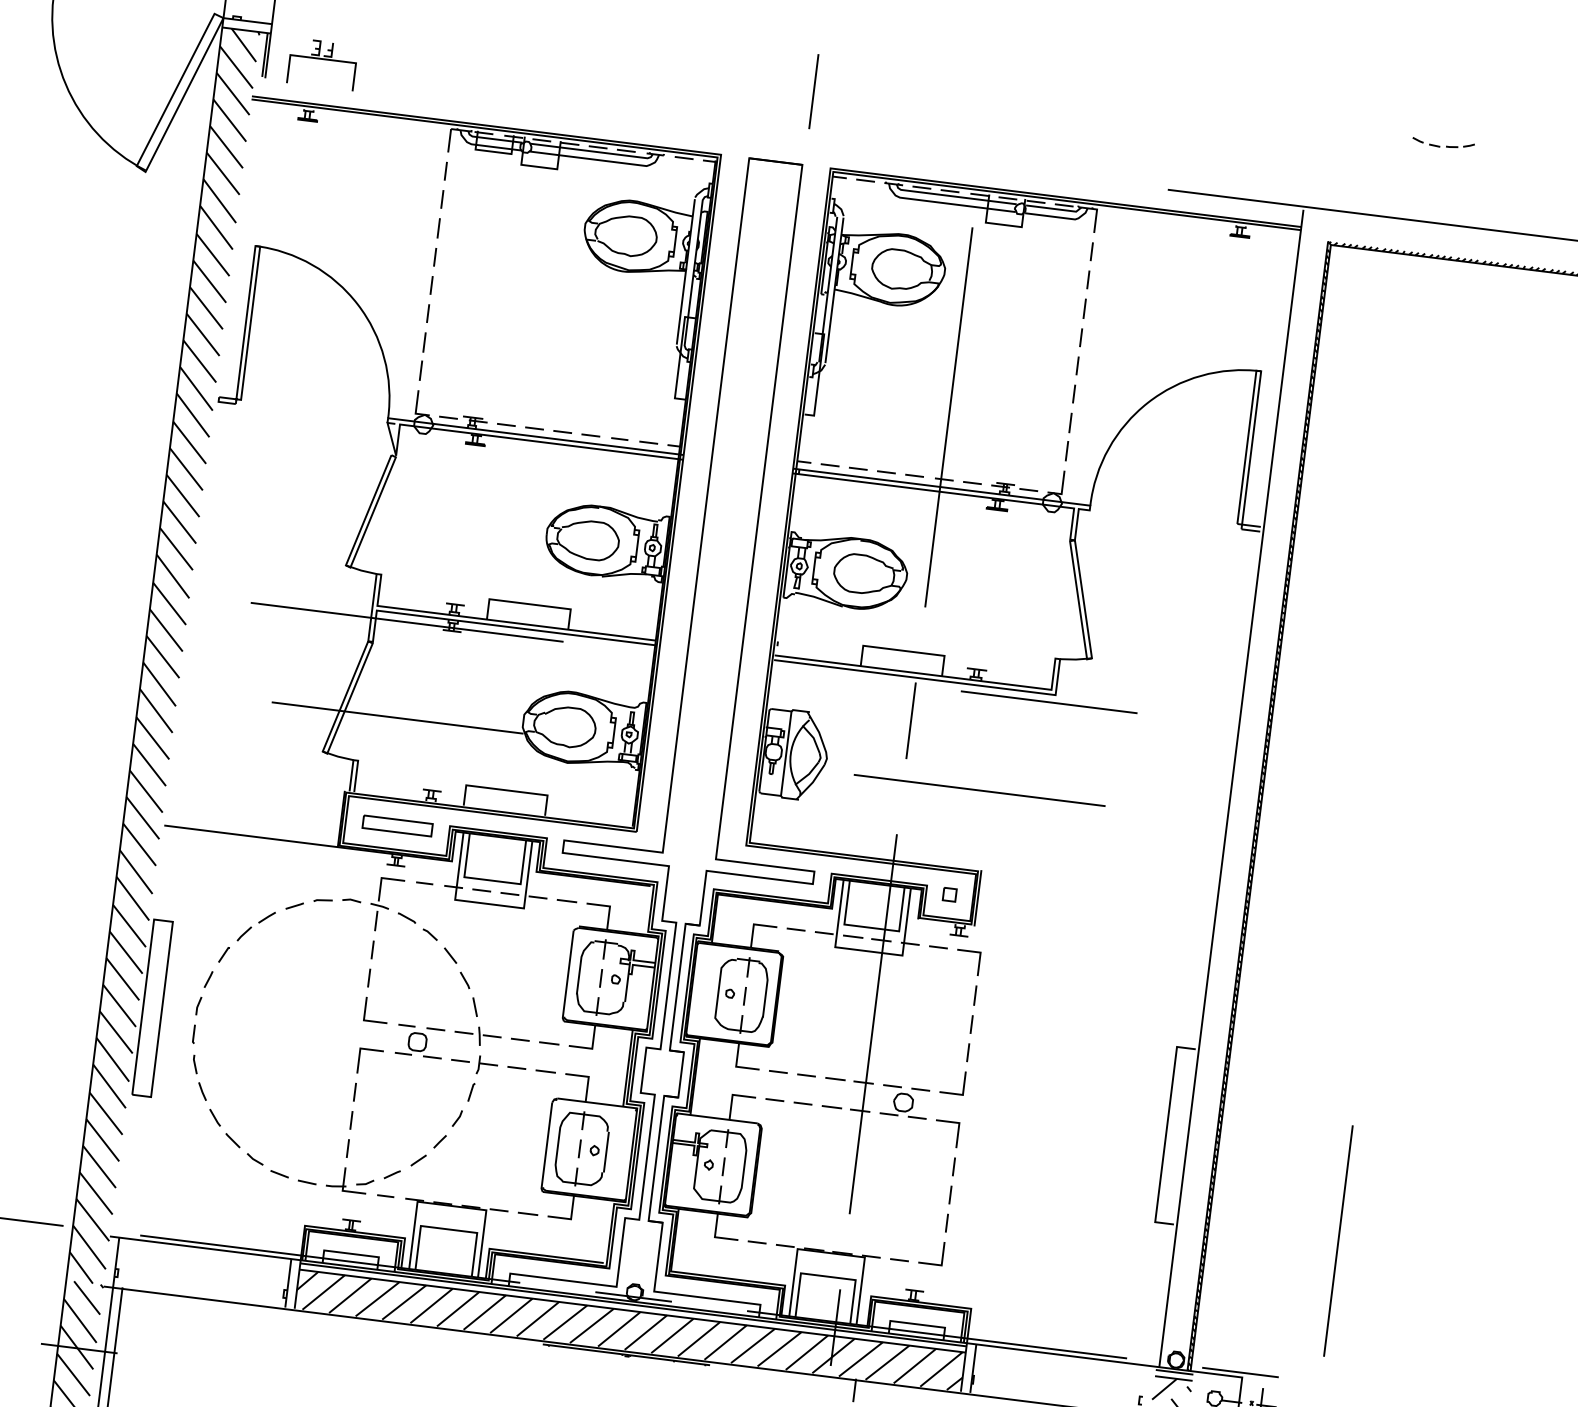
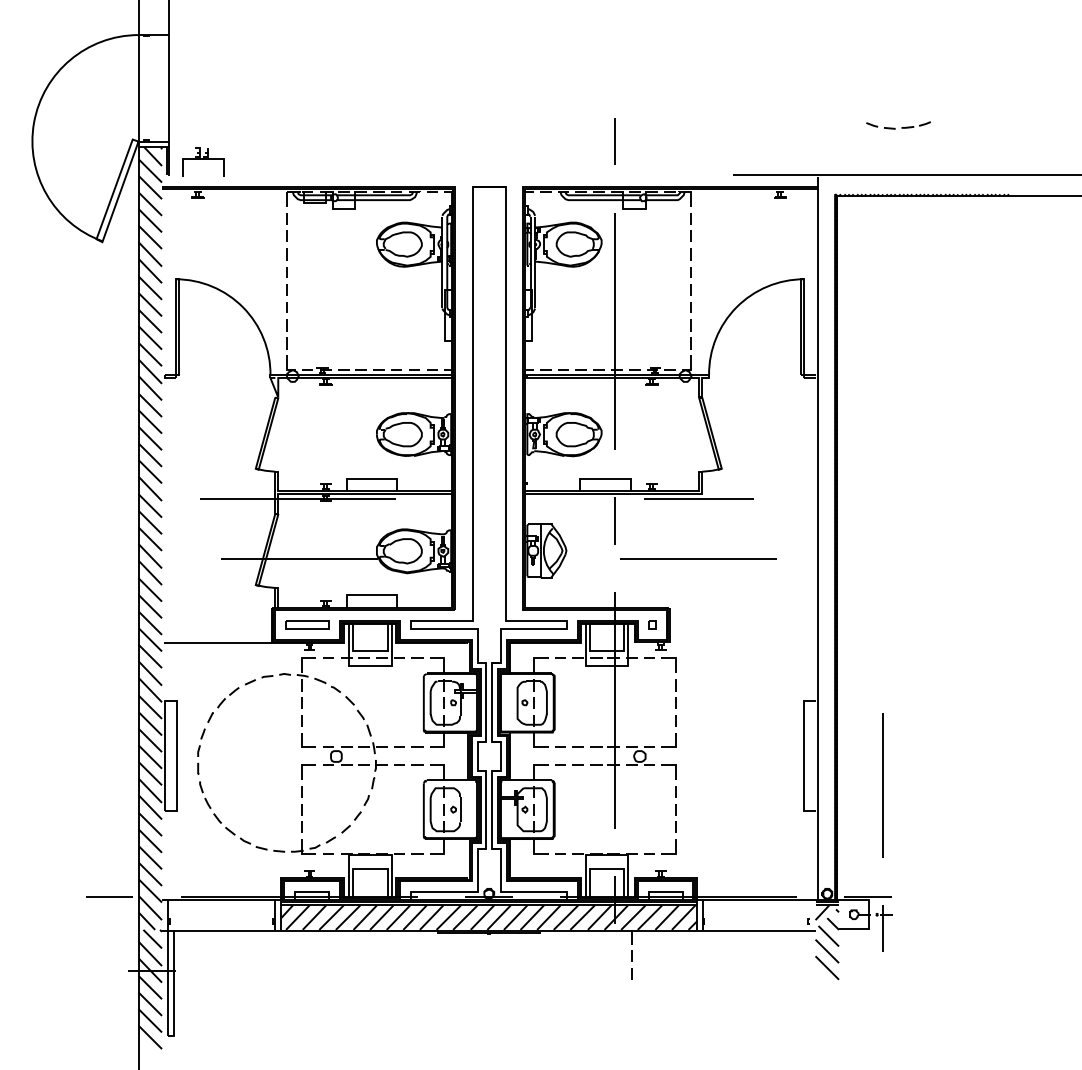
line: (812, 91) -> (614, 141), moved
part: (1443, 143) -> (898, 125), size x1.67
line: (979, 790) -> (698, 558), moved
line: (1337, 1241) -> (882, 785), moved

